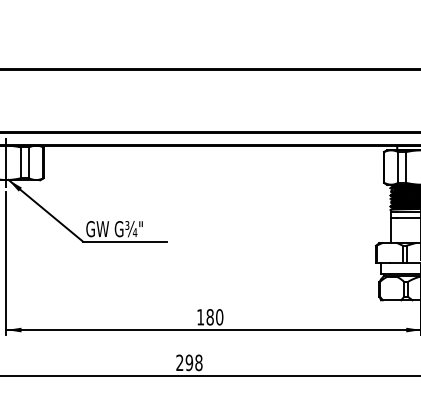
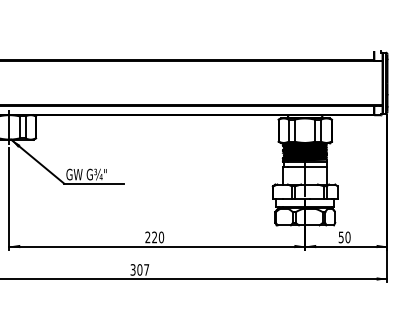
text: (205, 317) -> (151, 237), 180 -> 220
text: (188, 362) -> (139, 269), 298 -> 307

